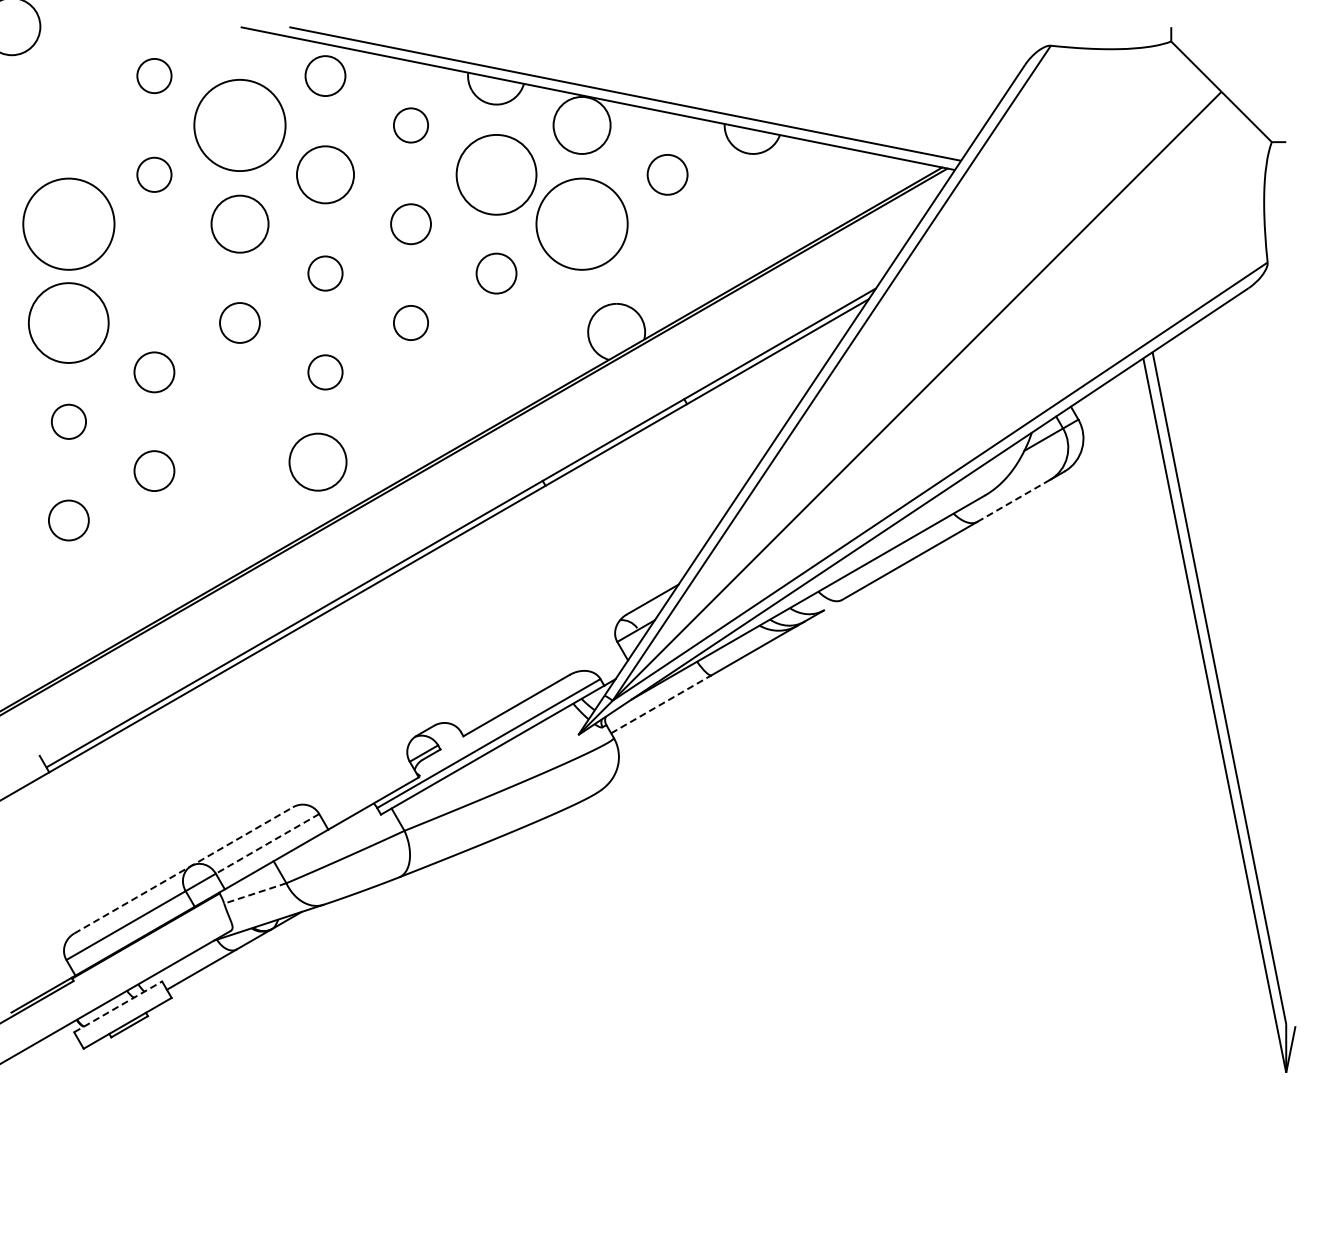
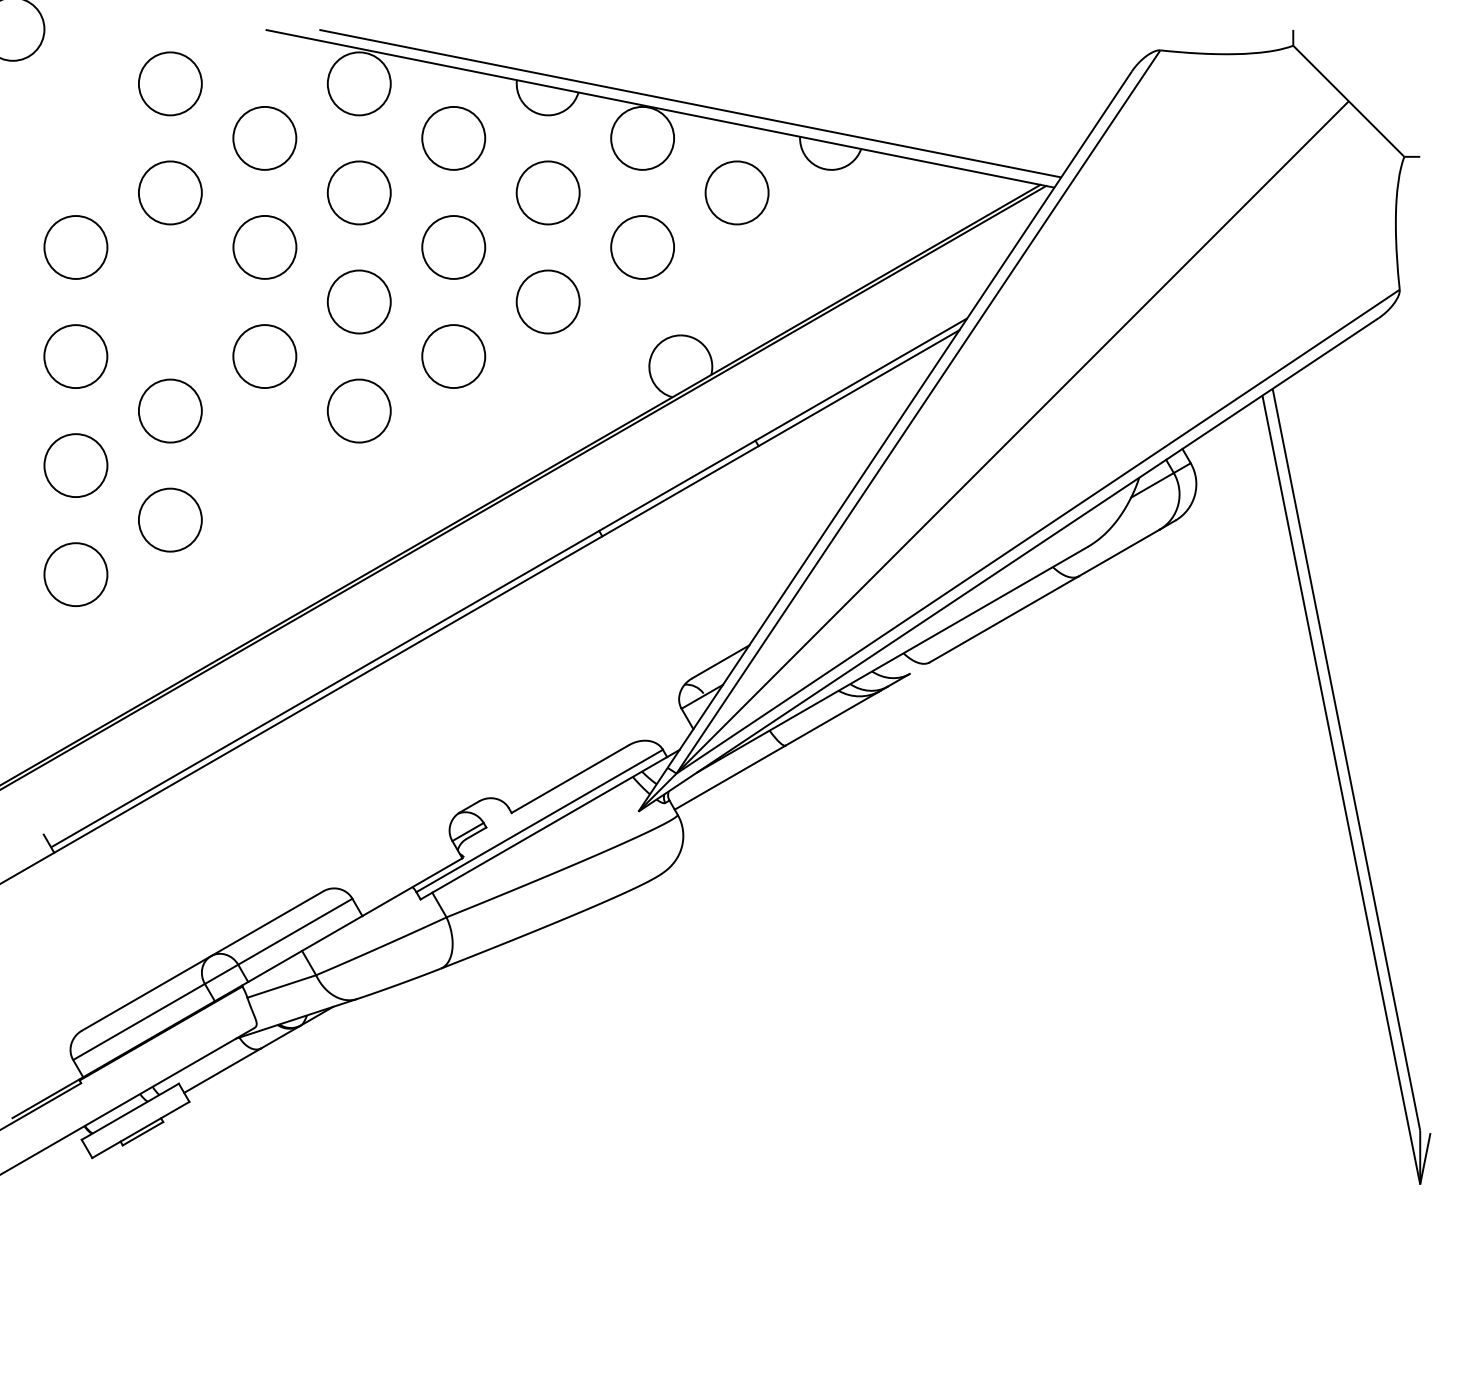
circle: (154, 75) -> (170, 83), size x1.67
circle: (325, 75) -> (359, 83), size x1.43
circle: (239, 124) -> (264, 137), size x0.62
circle: (410, 125) -> (453, 138), size x1.67
circle: (153, 174) -> (169, 192), size x1.67
circle: (496, 174) -> (548, 192), size x0.71
circle: (667, 174) -> (736, 192), size x1.43
circle: (68, 223) -> (75, 246), size x0.62
circle: (410, 223) -> (453, 246), size x1.43
circle: (581, 223) -> (641, 246), size x0.62
circle: (325, 273) -> (359, 301), size x1.67
circle: (496, 273) -> (548, 301), size x1.43
circle: (68, 322) -> (75, 356), size x0.71
circle: (239, 322) -> (264, 356), size x1.43
circle: (410, 322) -> (453, 356), size x1.67
circle: (153, 371) -> (169, 410), size x1.43
circle: (325, 372) -> (359, 411), size x1.67
circle: (68, 421) -> (75, 465), size x1.67
circle: (317, 461) -> (350, 509), removed
circle: (154, 470) -> (170, 519), size x1.43
line: (1013, 500) -> (1119, 552), dashed -> solid
circle: (68, 520) -> (75, 574), size x1.43
line: (661, 704) -> (730, 777), dashed -> solid
line: (267, 843) -> (295, 931), dashed -> solid
line: (184, 870) -> (203, 961), dashed -> solid
line: (255, 893) -> (281, 986), dashed -> solid
line: (118, 1006) -> (130, 1111), dashed -> solid

